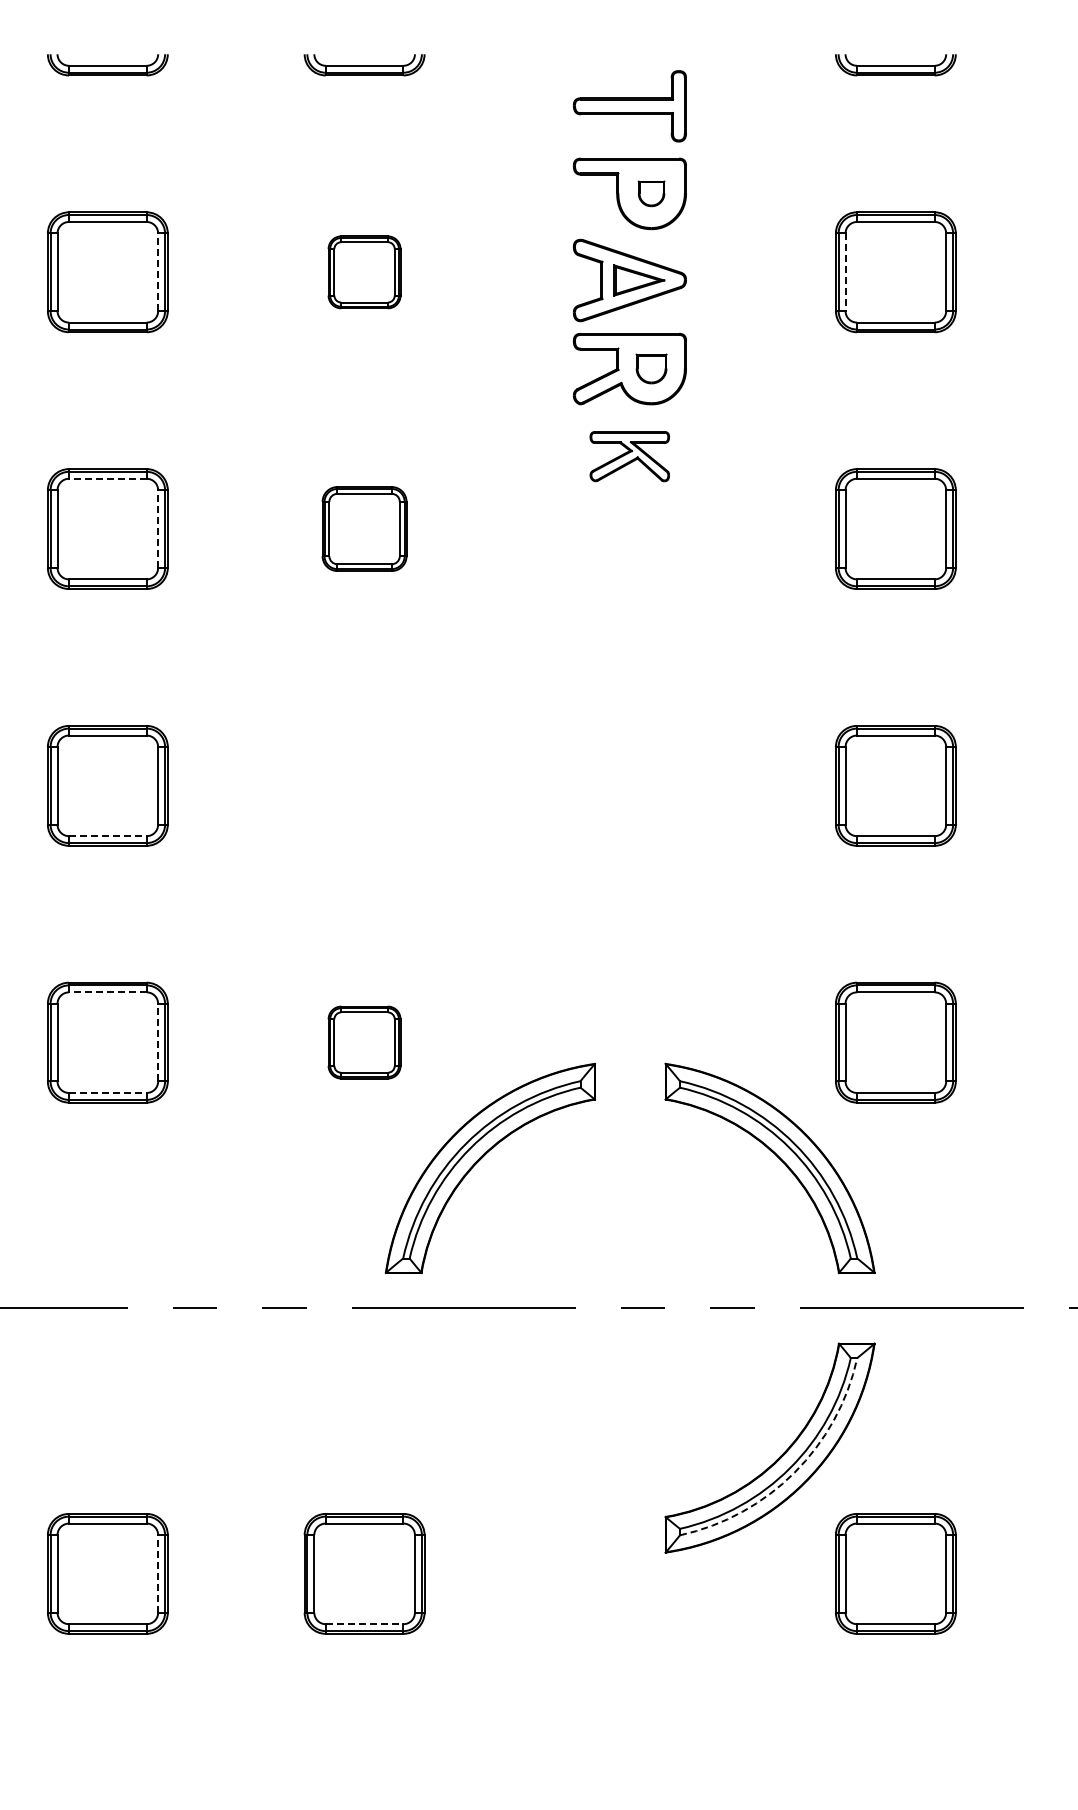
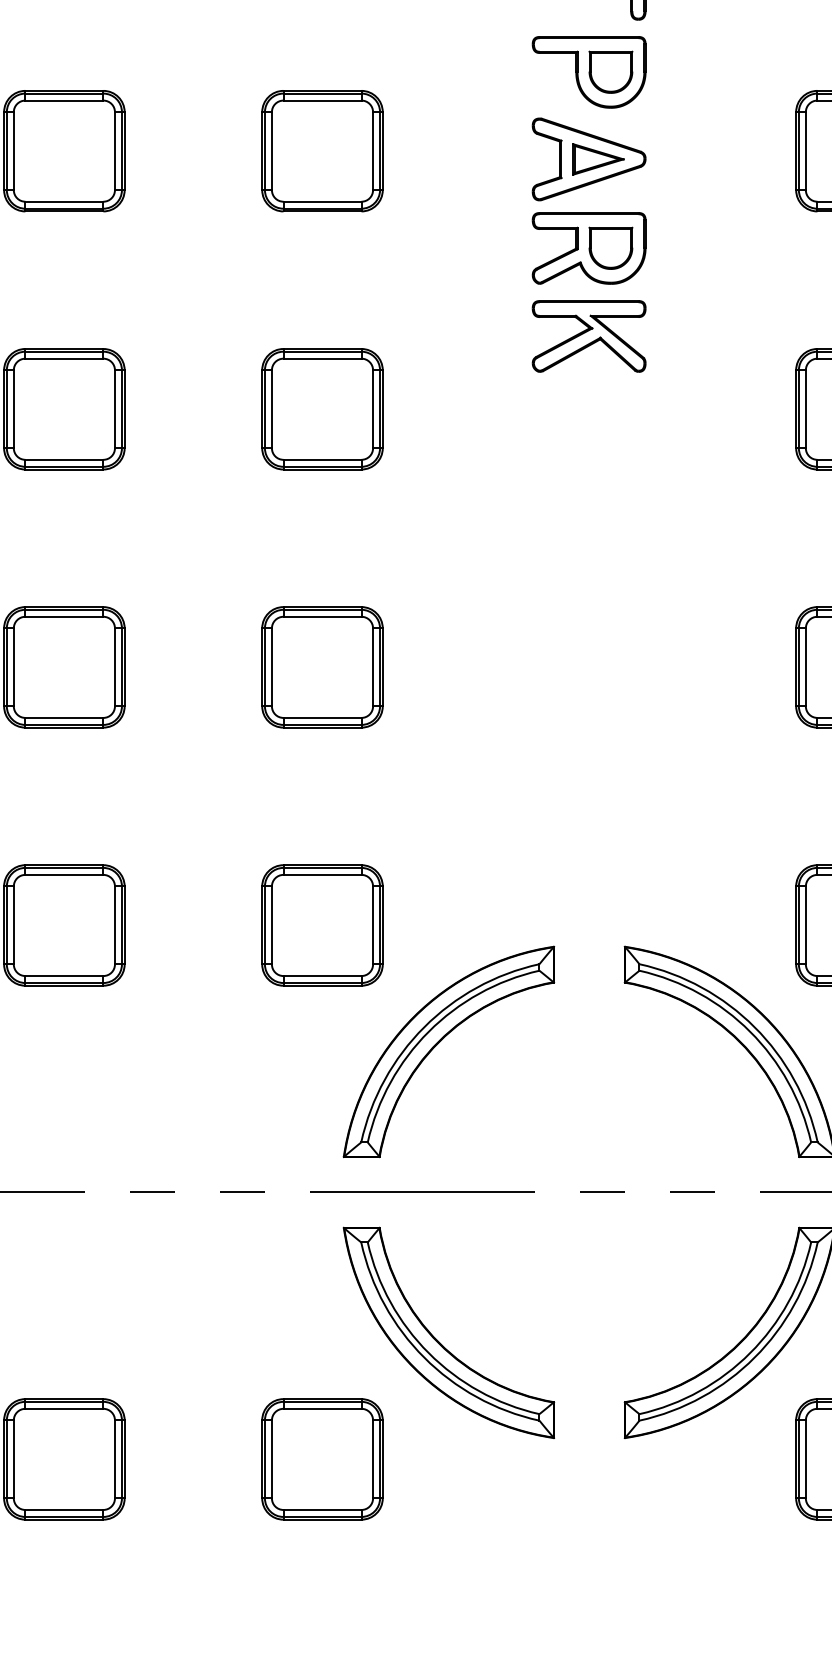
part: (651, 193) -> (610, 71), size x1.67
line: (158, 272) -> (115, 151), dashed -> solid
part: (364, 272) -> (322, 151), size x1.67
line: (845, 272) -> (805, 151), dashed -> solid
part: (651, 368) -> (610, 247), size x1.43
part: (629, 456) -> (588, 336), size x1.43
line: (107, 478) -> (64, 358), dashed -> solid
part: (364, 528) -> (322, 408), size x1.43
line: (158, 529) -> (115, 409), dashed -> solid
part: (364, 785) -> (322, 666), added
line: (107, 836) -> (64, 718), dashed -> solid
line: (107, 992) -> (64, 875), dashed -> solid
line: (158, 1042) -> (115, 925), dashed -> solid
part: (364, 1042) -> (322, 925), size x1.67
line: (107, 1092) -> (64, 975), dashed -> solid
part: (480, 1456) -> (438, 1341), added
arc: (794, 1472) -> (754, 1357), dashed -> solid
line: (158, 1573) -> (115, 1459), dashed -> solid
line: (364, 1624) -> (322, 1510), dashed -> solid

